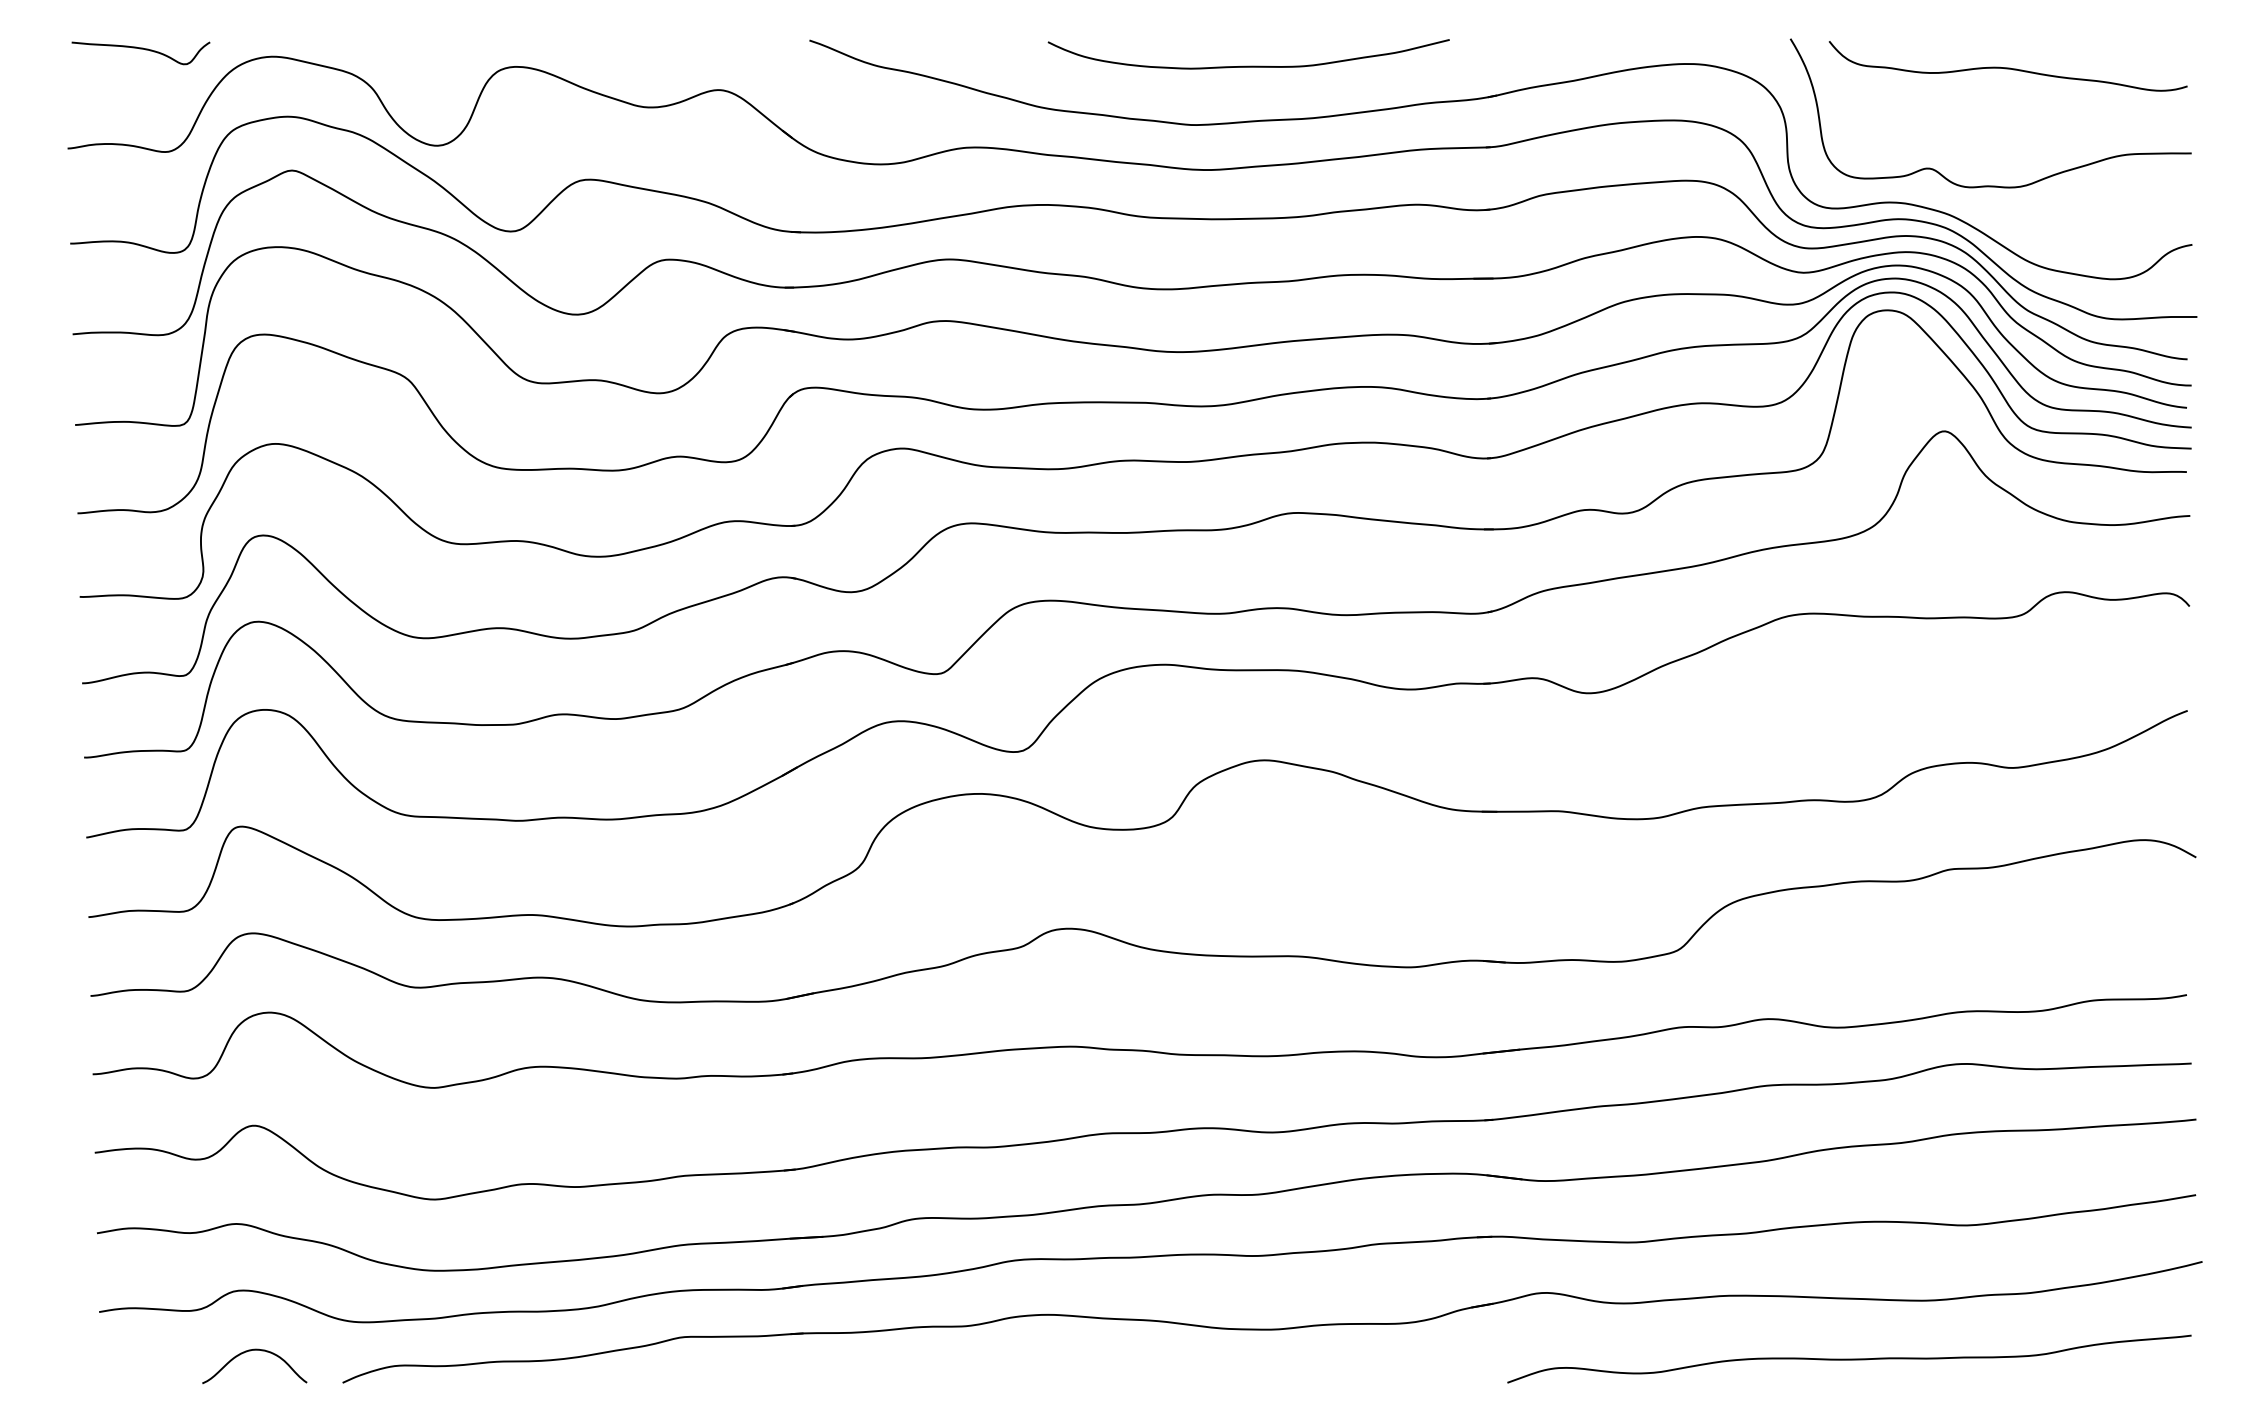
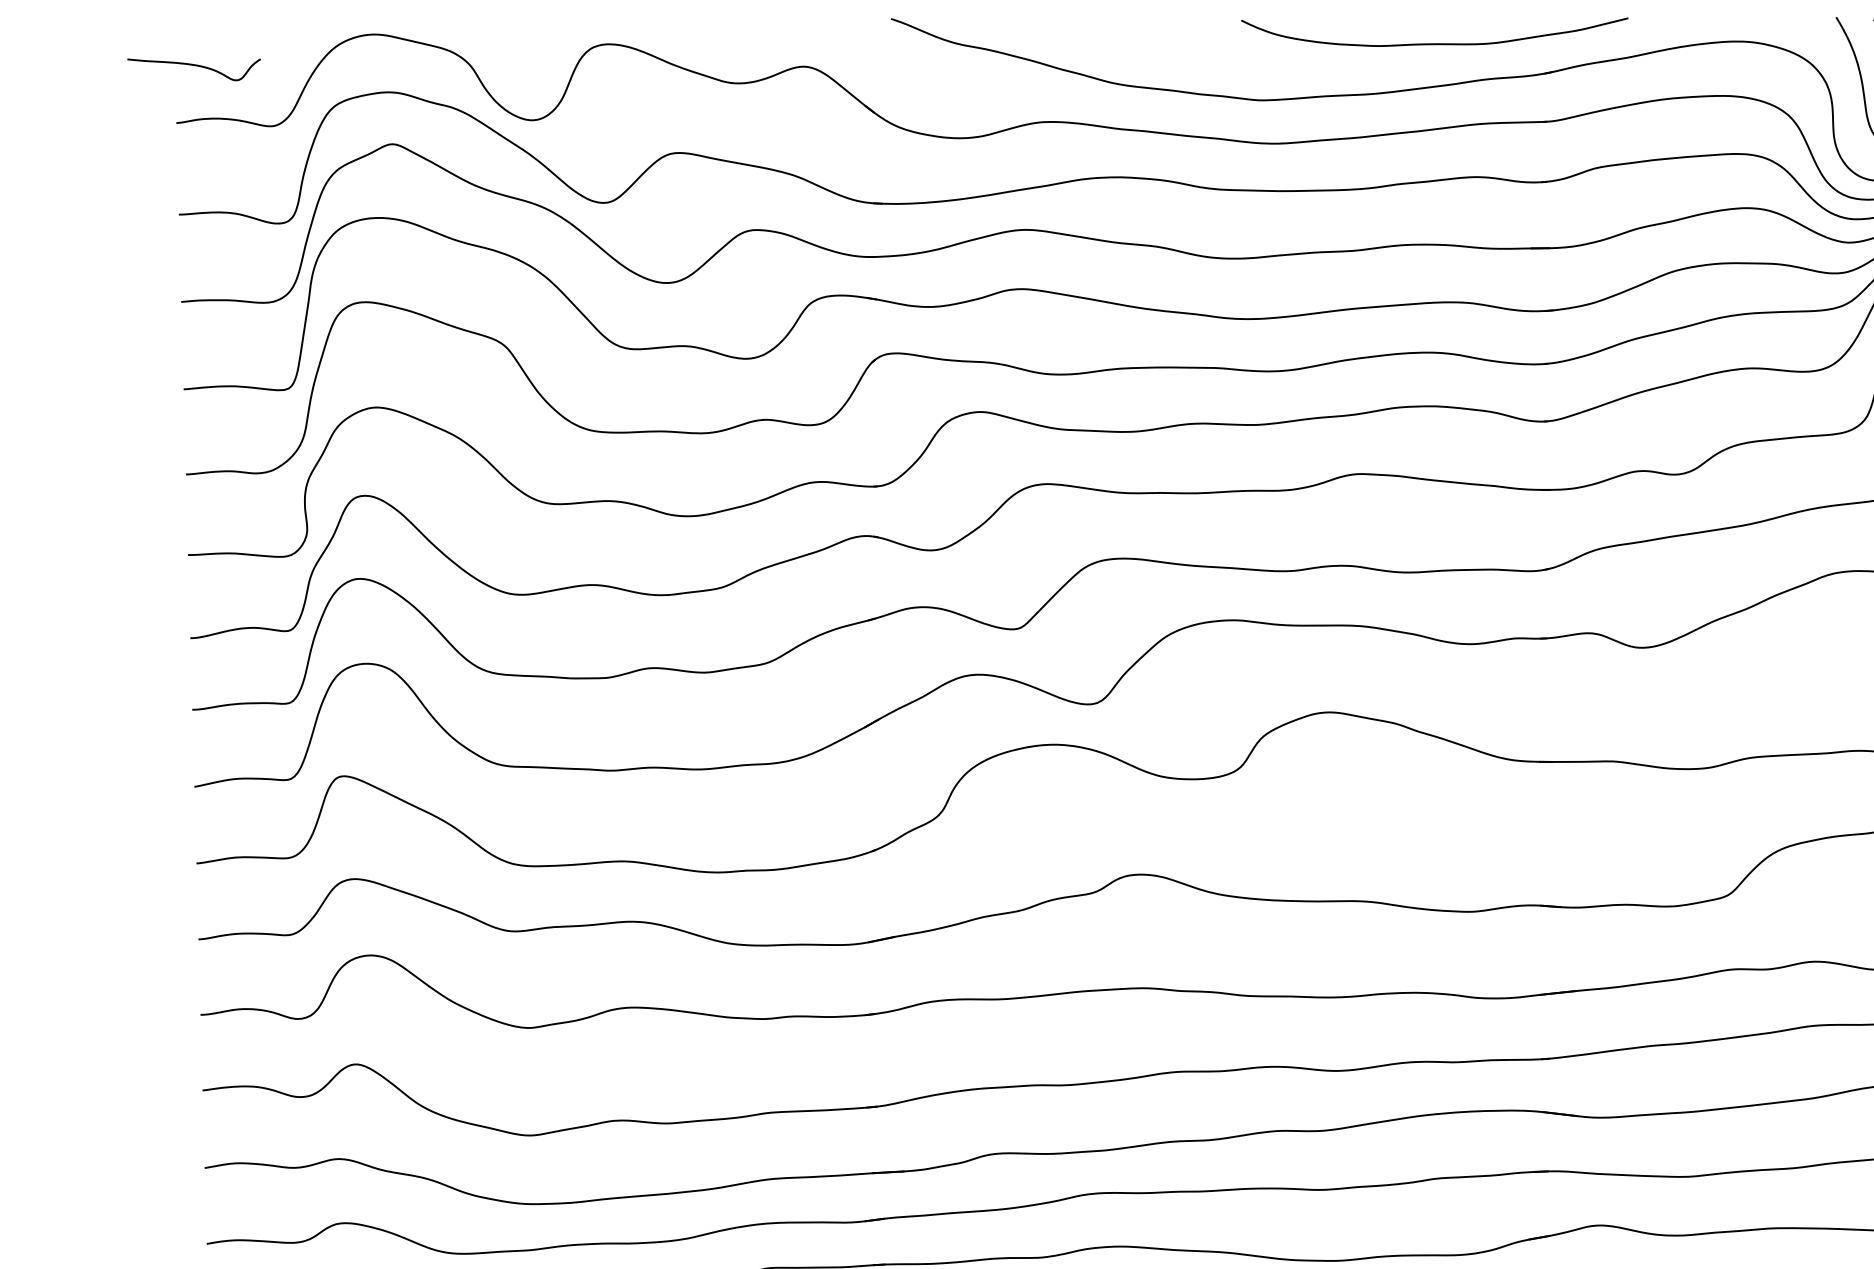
curve: (140, 49) -> (193, 66), moved
curve: (1248, 65) -> (1434, 42), moved

